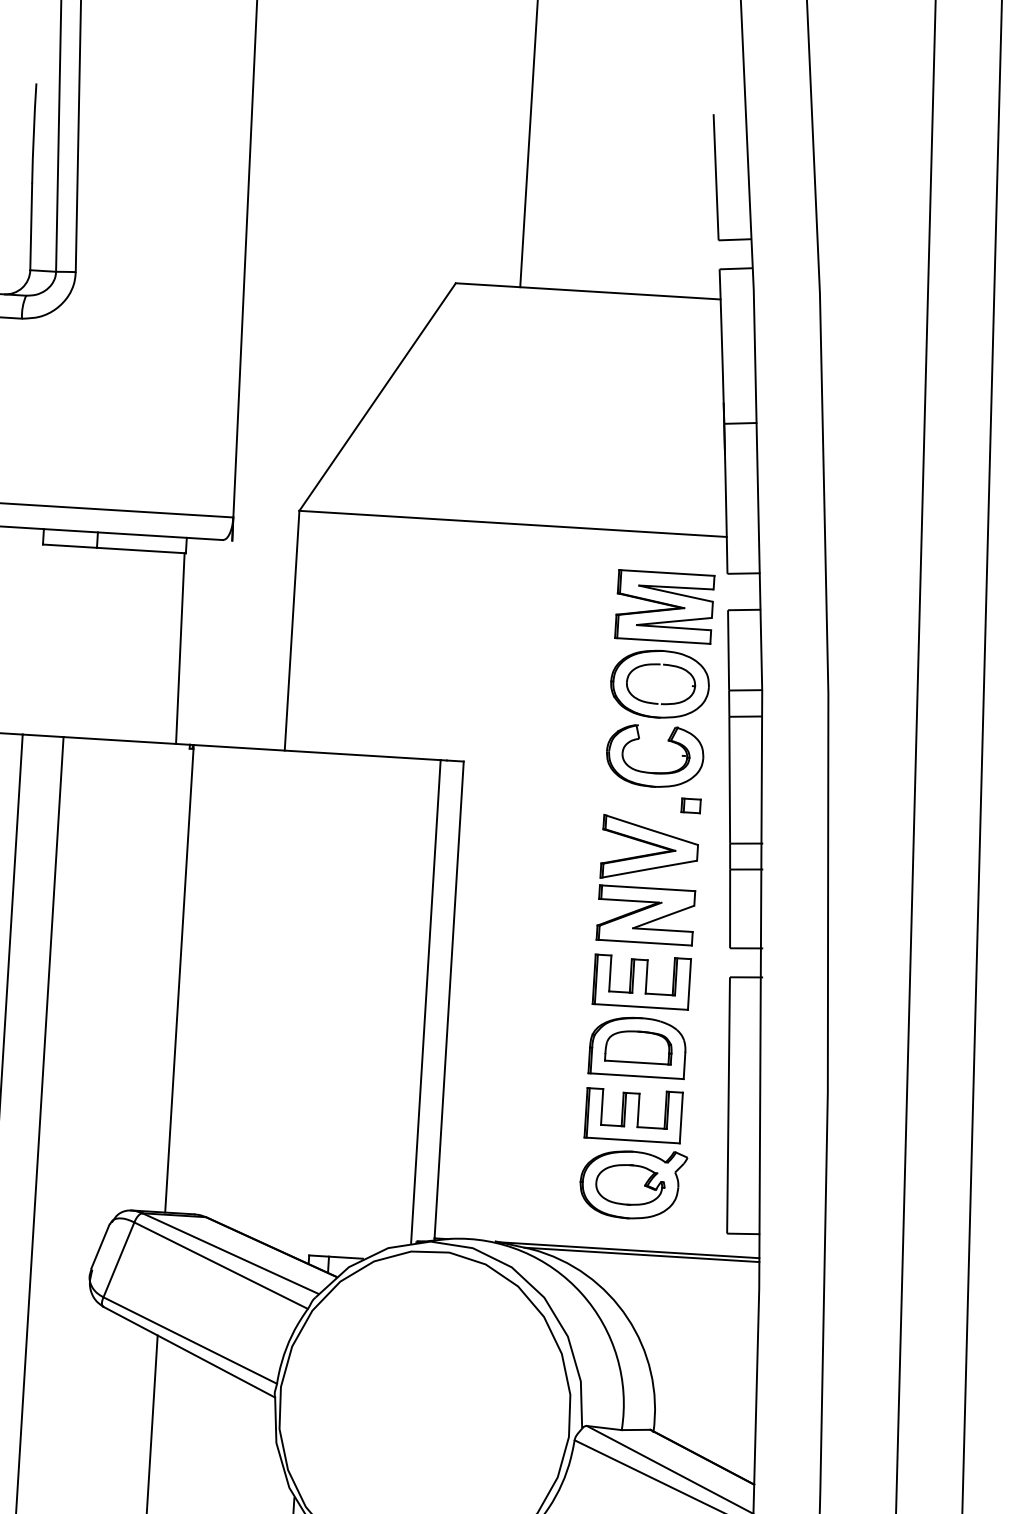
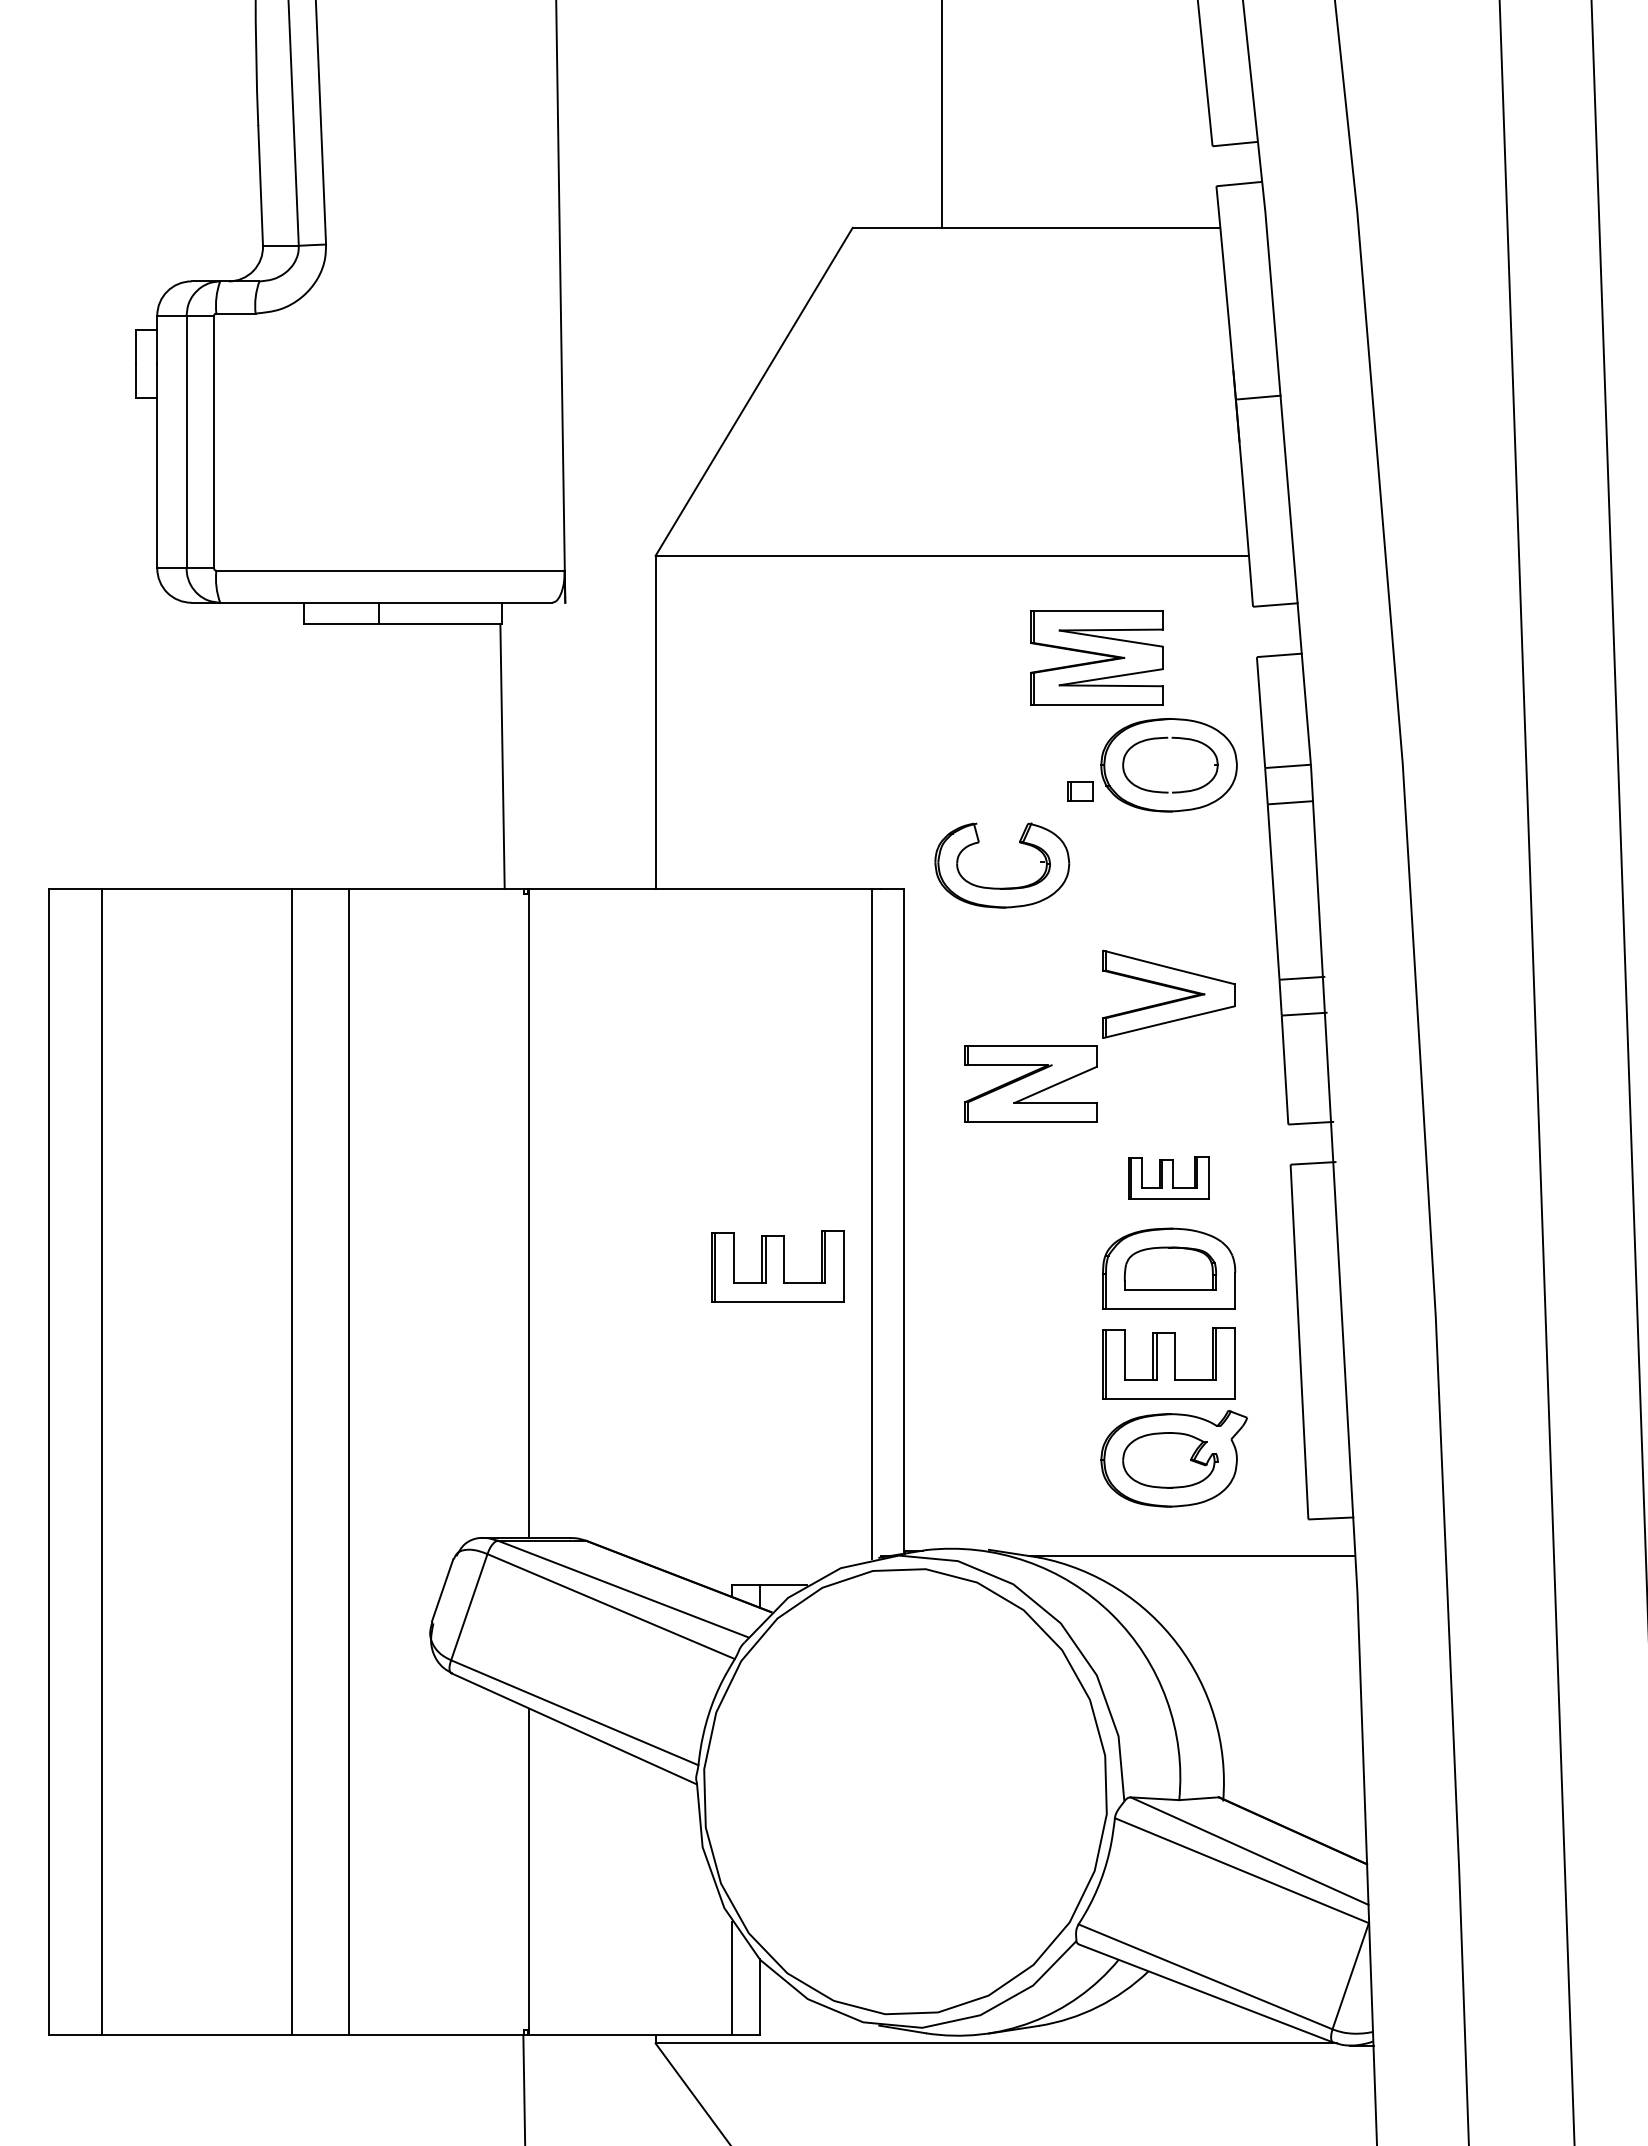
part: (664, 606) -> (1096, 657), moved
part: (654, 772) -> (1002, 887), moved
part: (691, 805) -> (1080, 791), moved
part: (645, 914) -> (1030, 1083), moved
part: (641, 981) -> (1168, 1177), size x0.6
part: (355, 1028) -> (777, 1266), added
line: (629, 1250) -> (1174, 1550), removed

